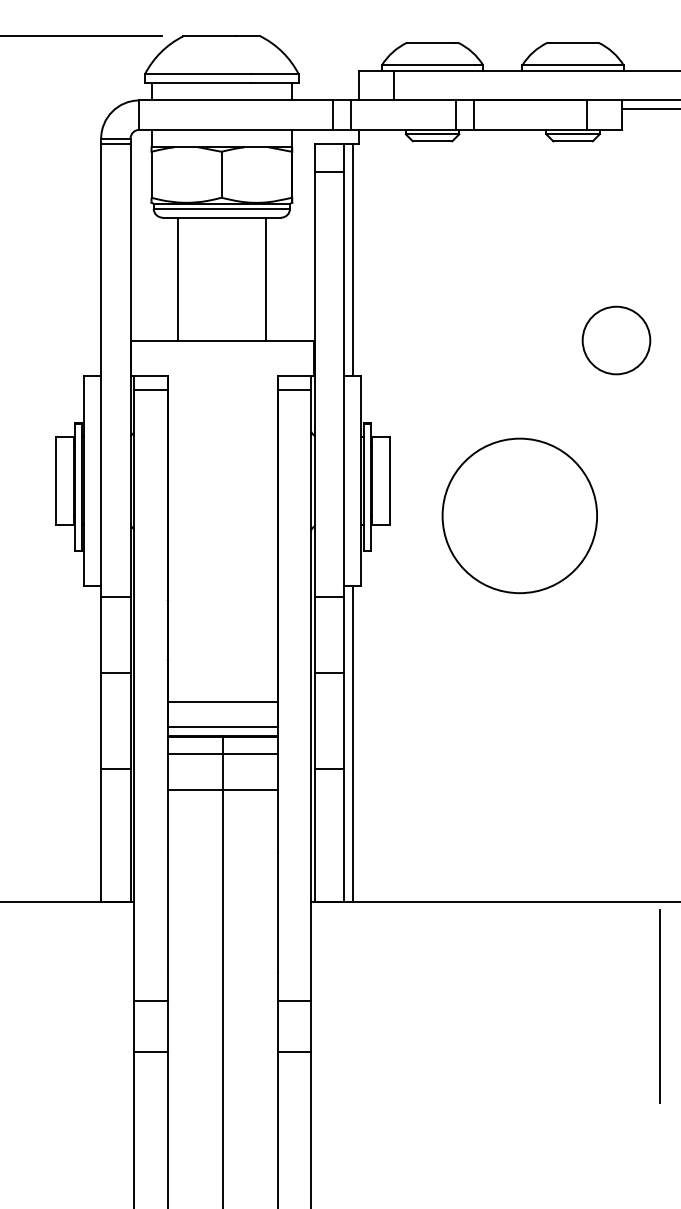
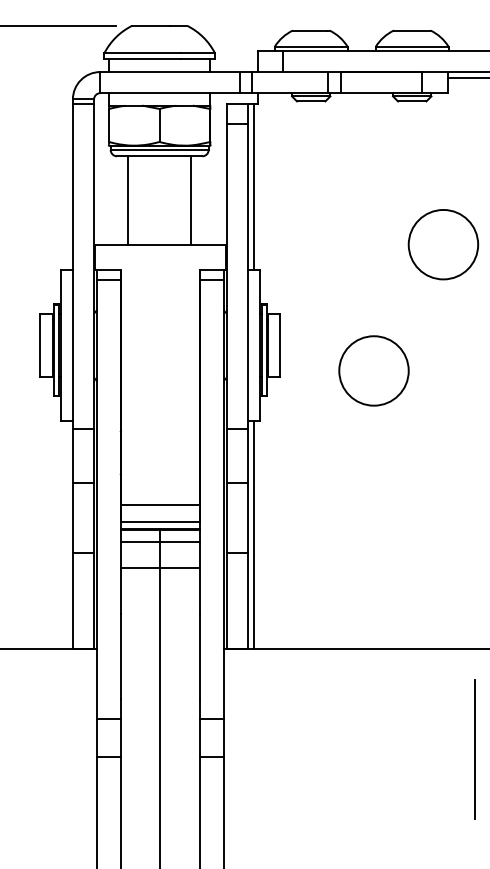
circle: (616, 340) -> (443, 244), size x1.43
circle: (519, 516) -> (373, 371), size x0.62
line: (659, 1006) -> (474, 749), moved

